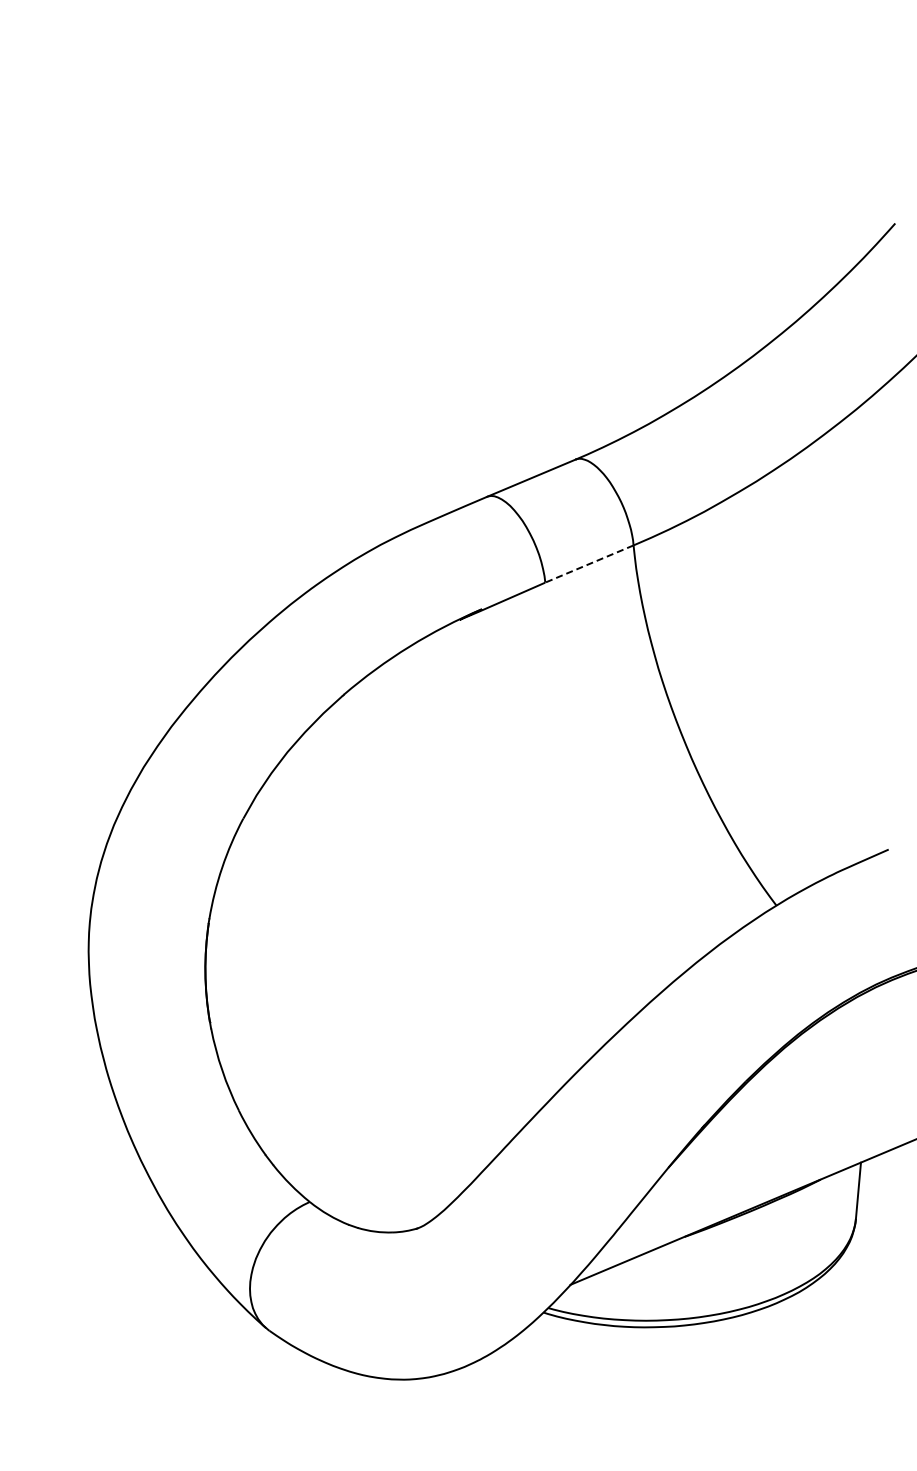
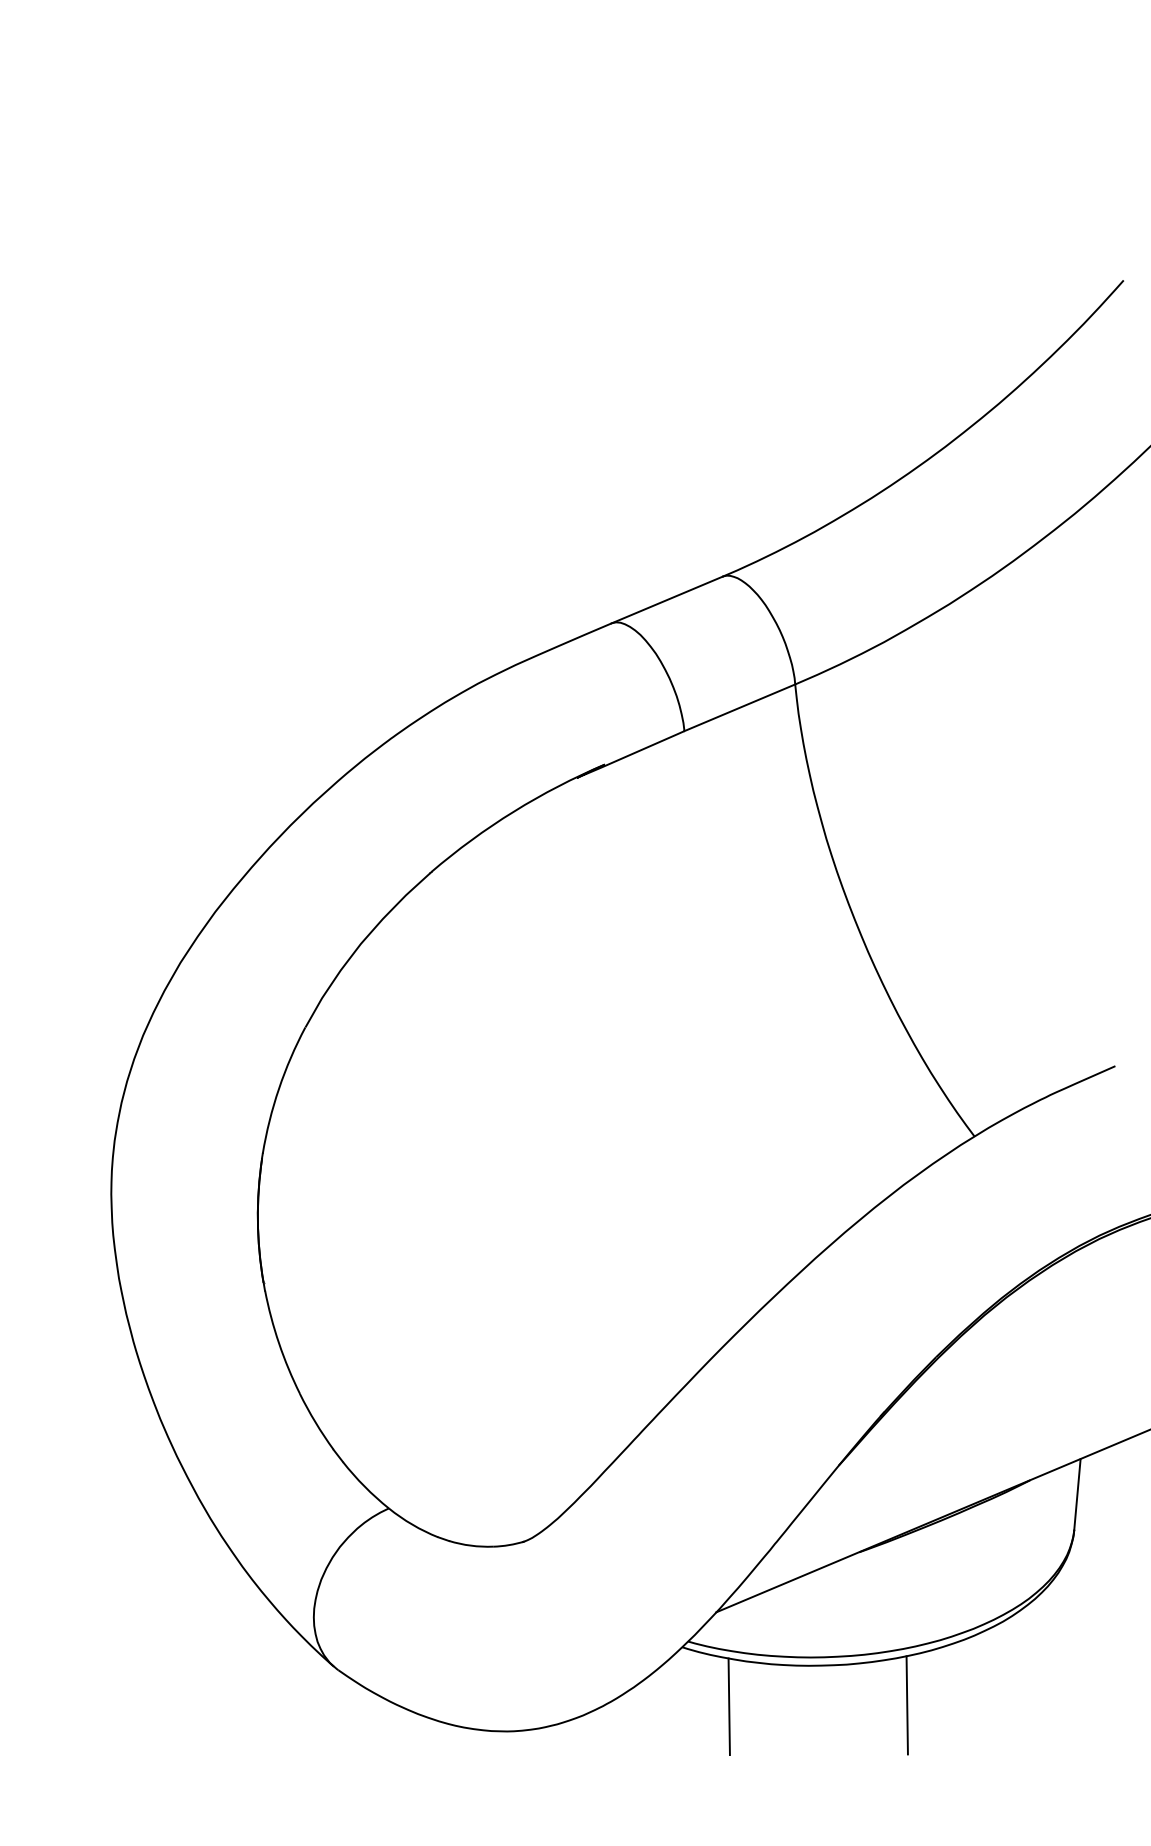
line: (589, 564) -> (739, 708), dashed -> solid
line: (722, 1358) -> (906, 1704), added
line: (580, 1359) -> (728, 1706), added

